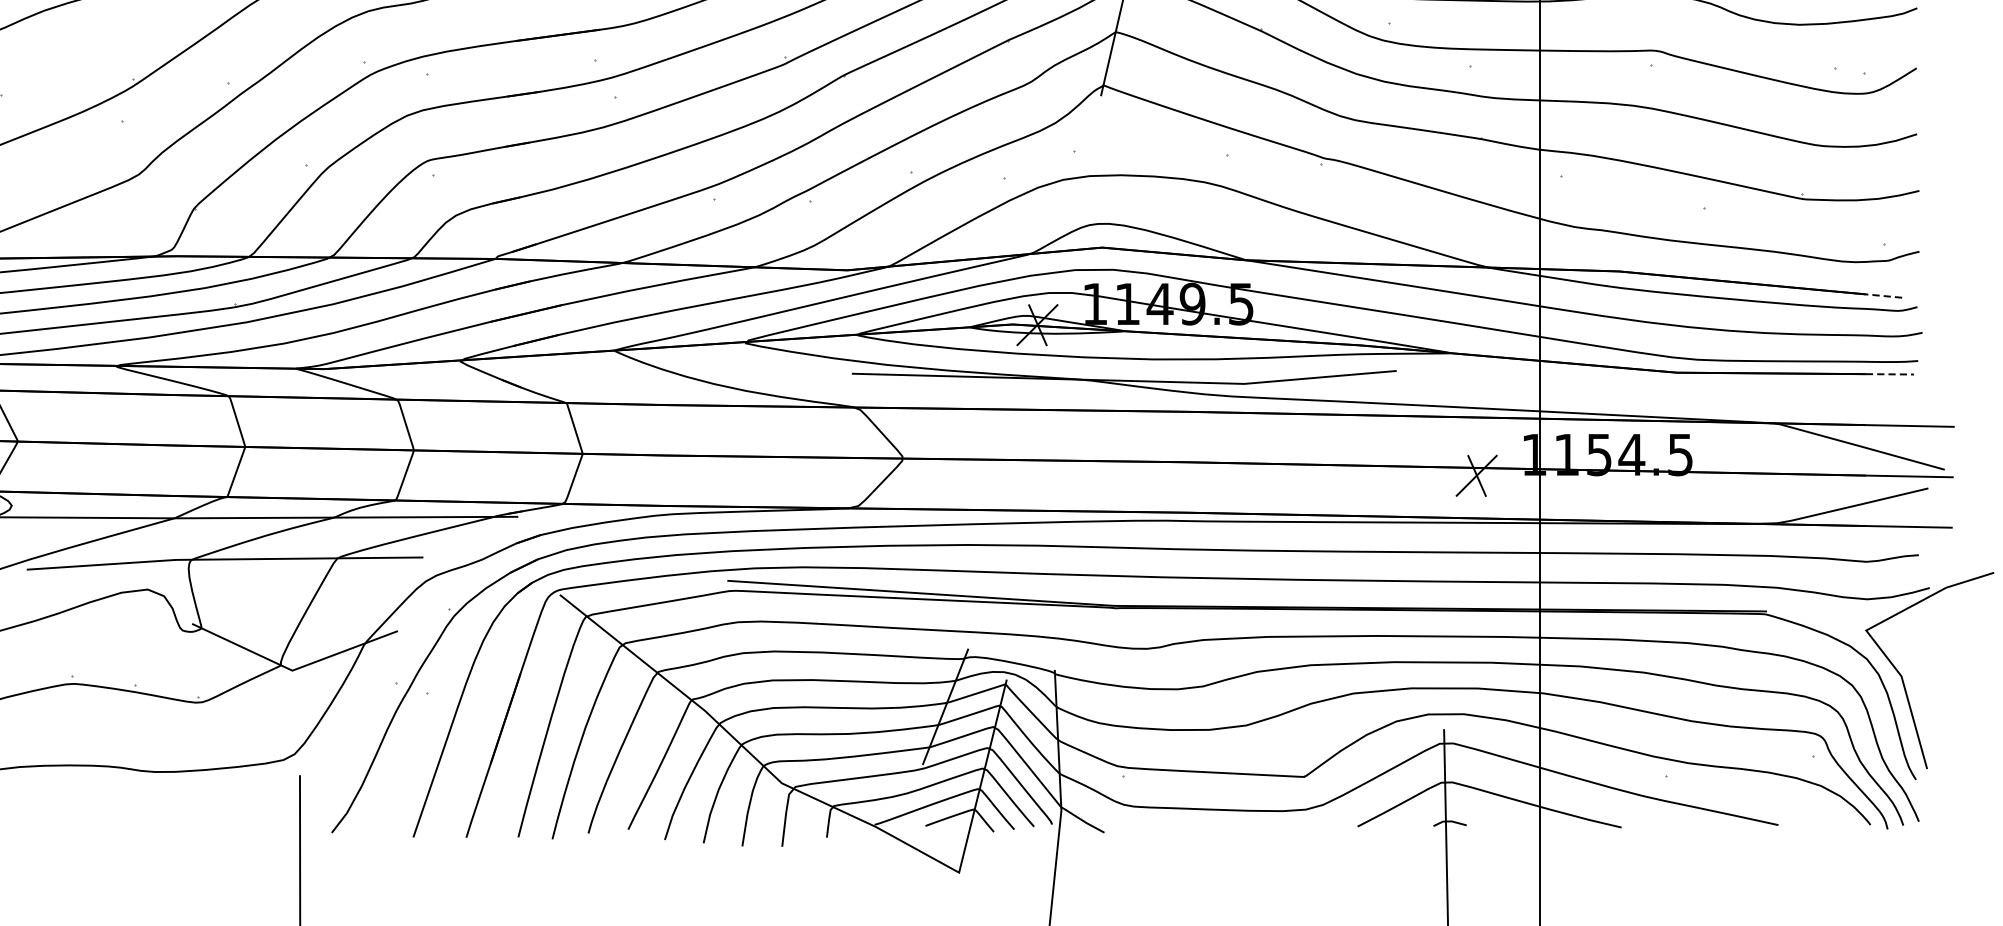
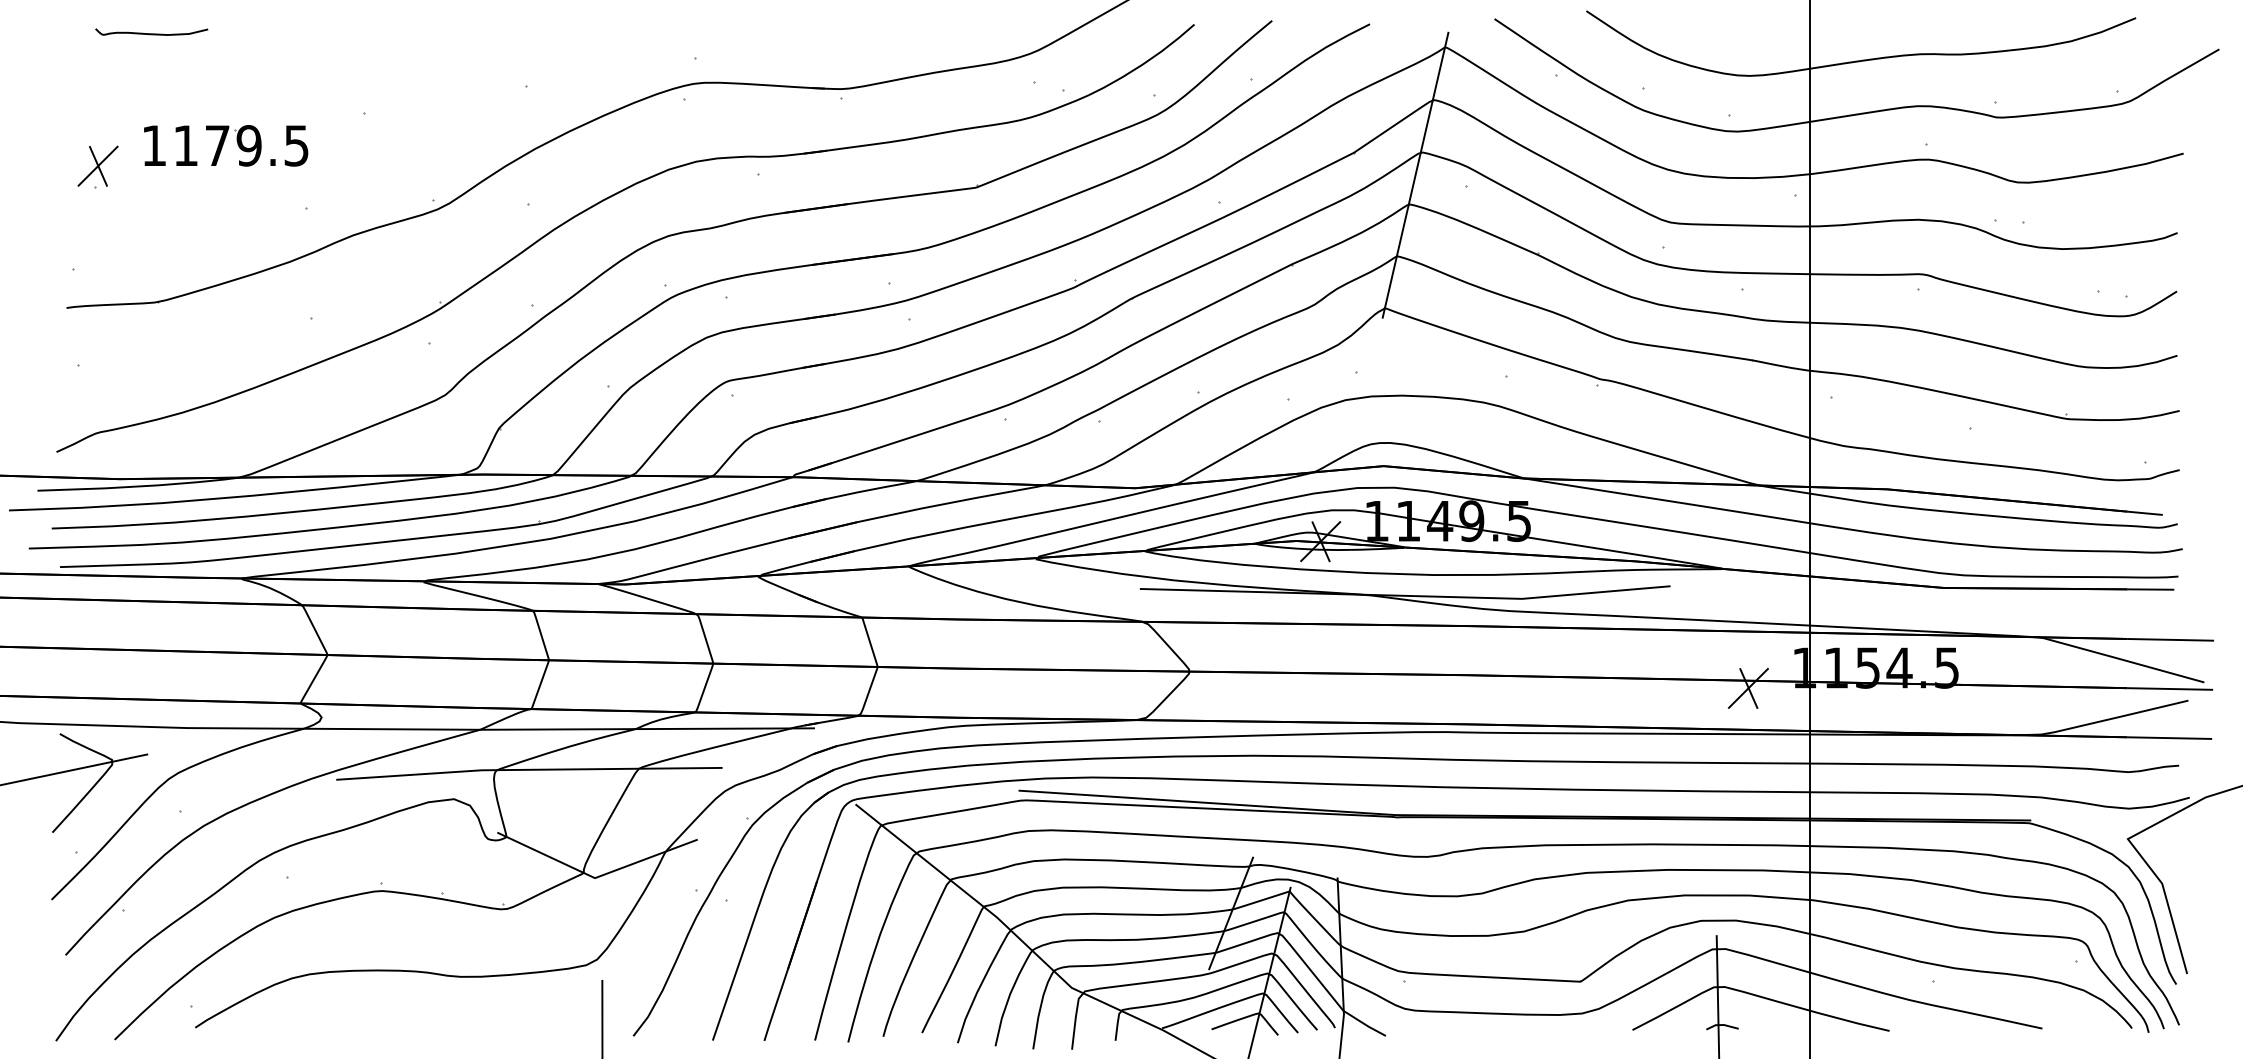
line: (1884, 296) -> (2145, 513), dashed -> solid
line: (1890, 374) -> (2151, 589), dashed -> solid

